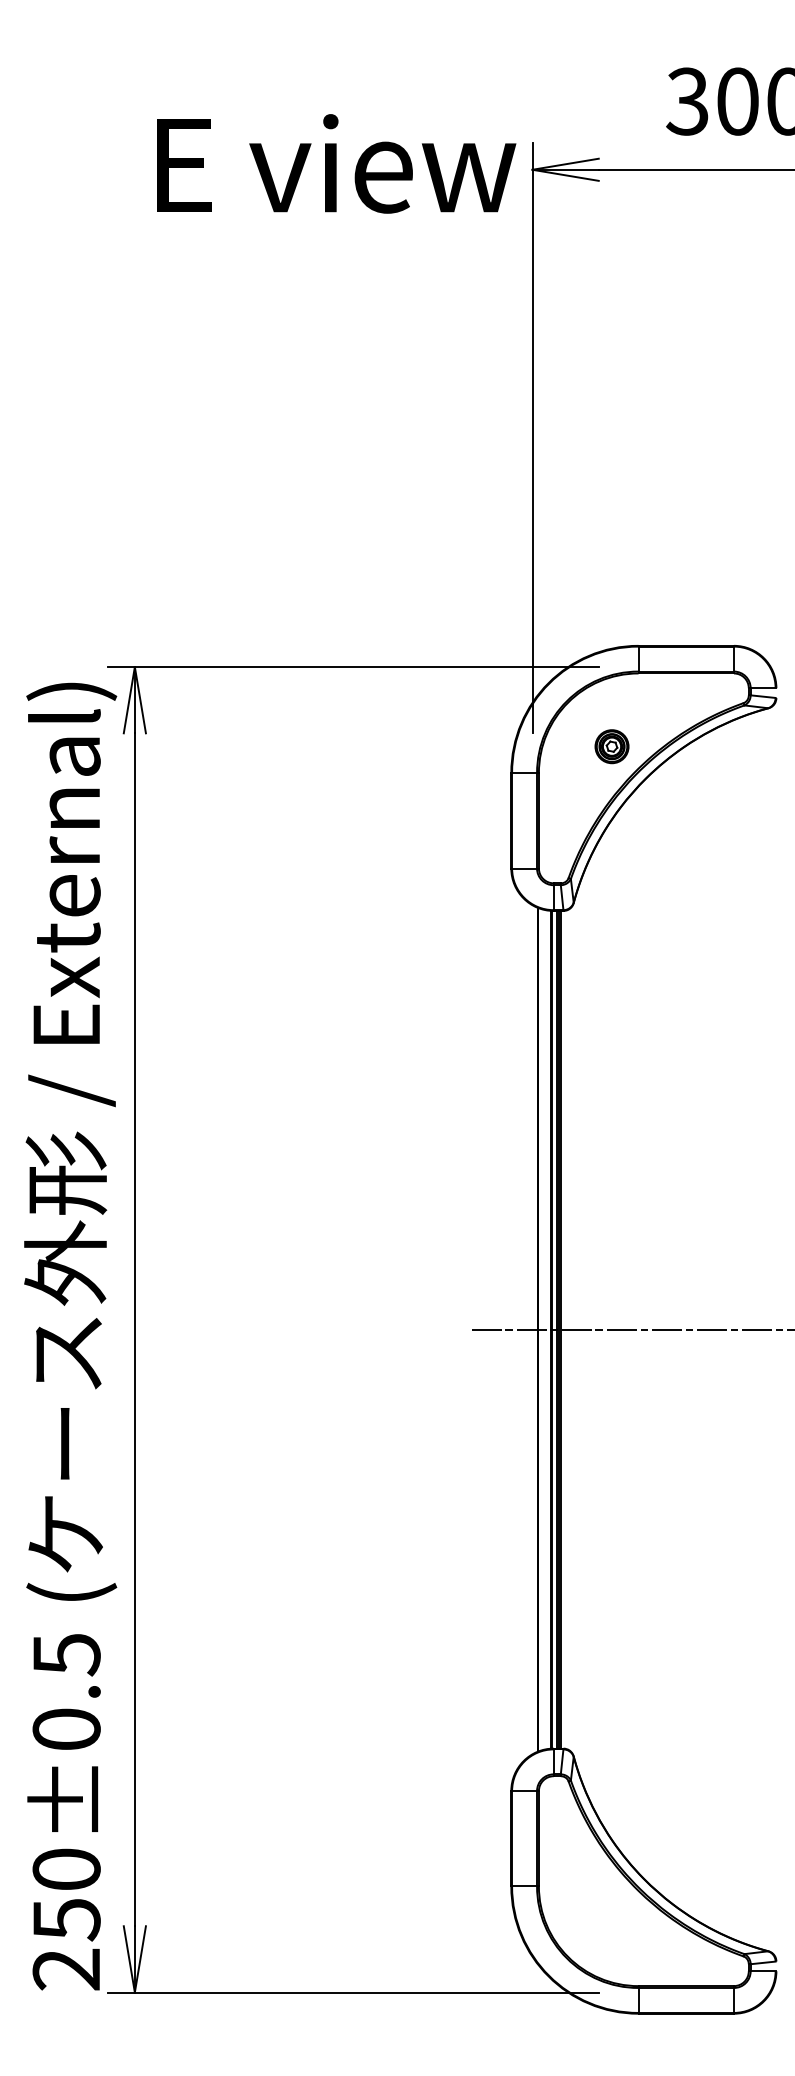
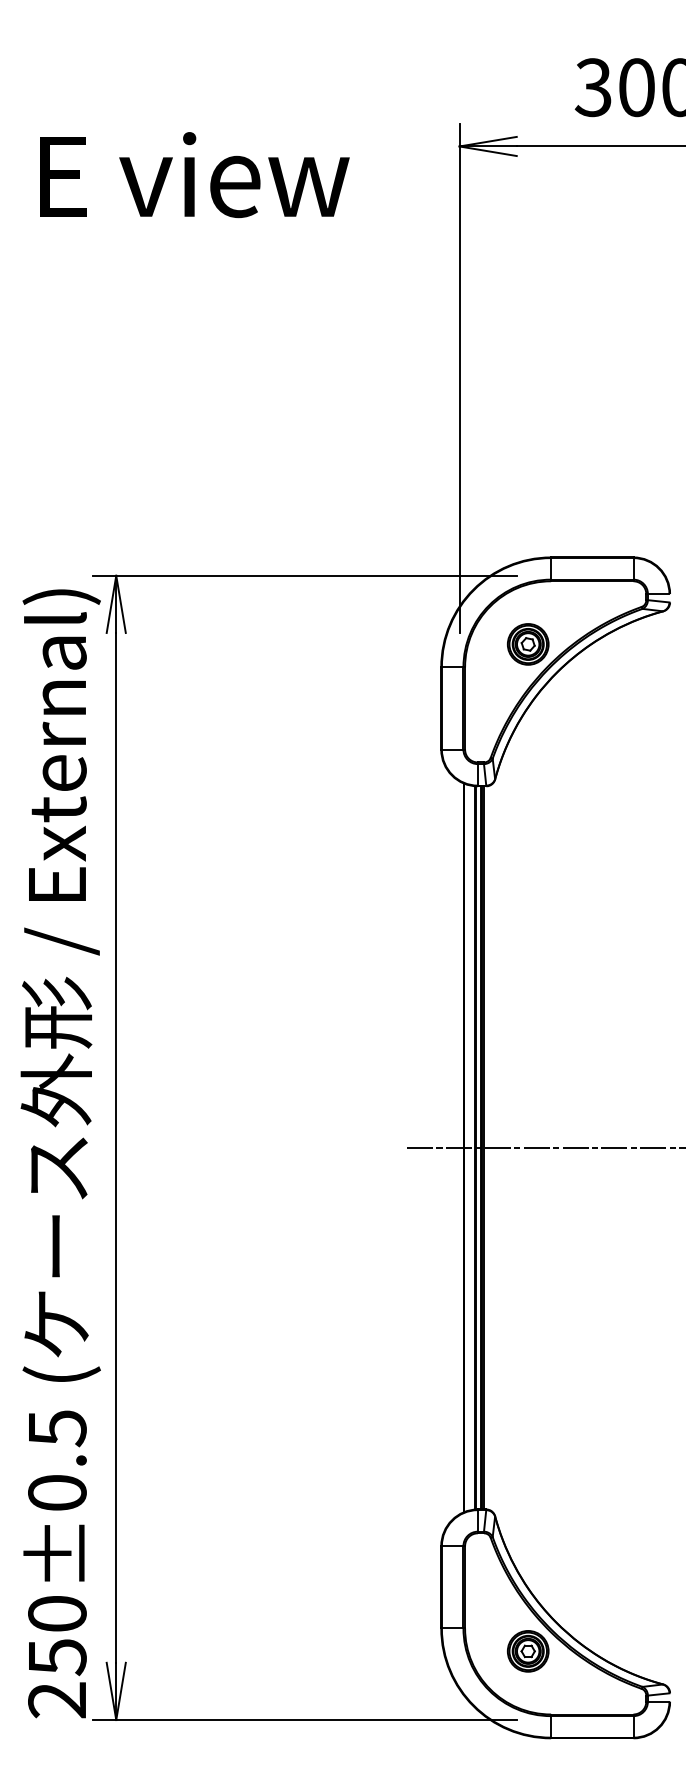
text: (336, 163) -> (194, 174), moved
part: (611, 746) -> (527, 644), size x1.43
part: (611, 1912) -> (527, 1650), added

